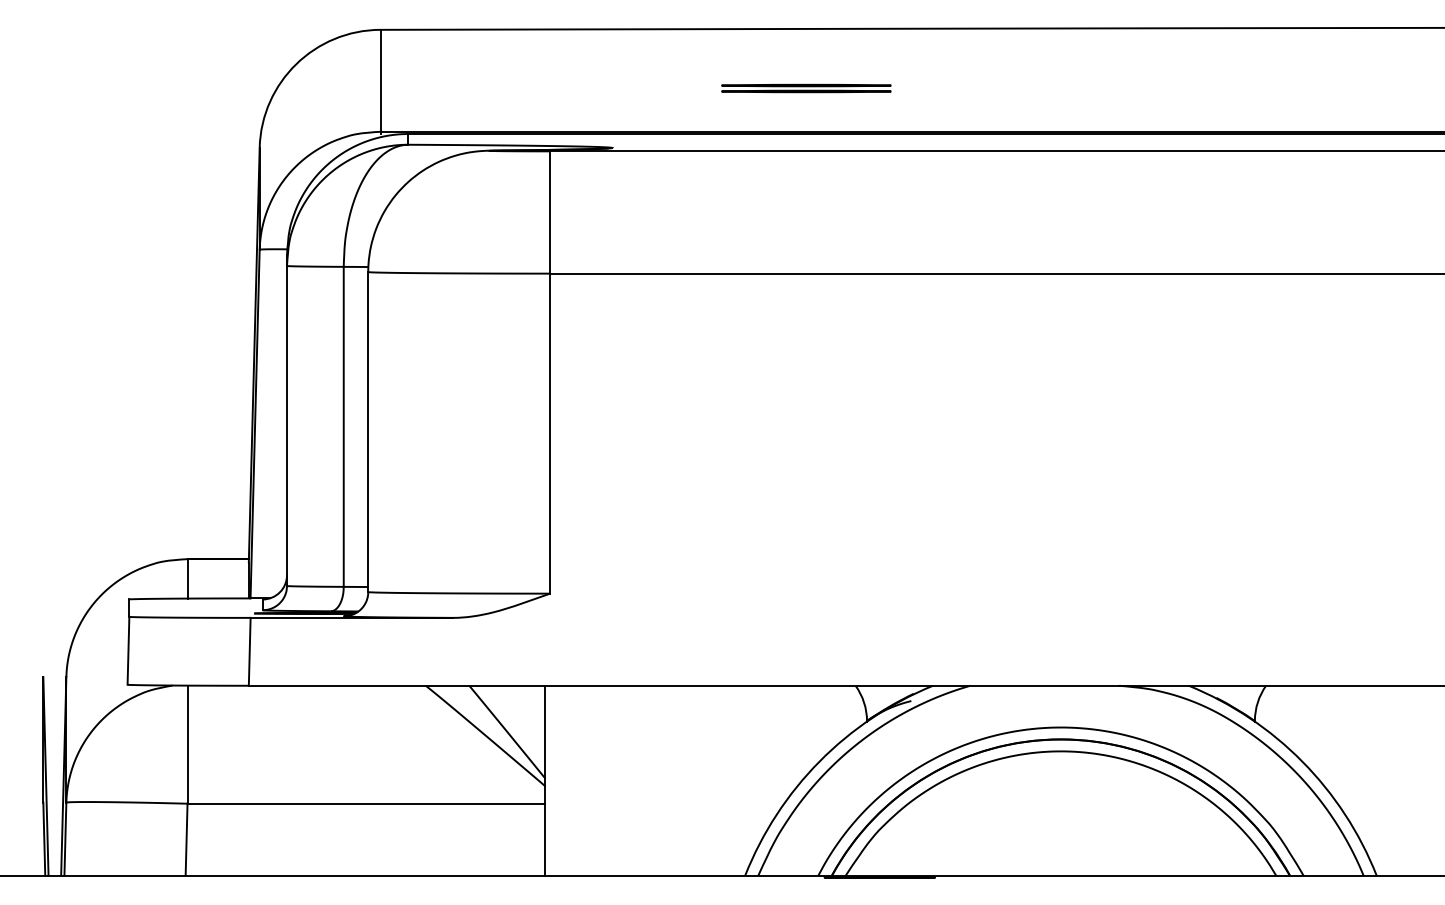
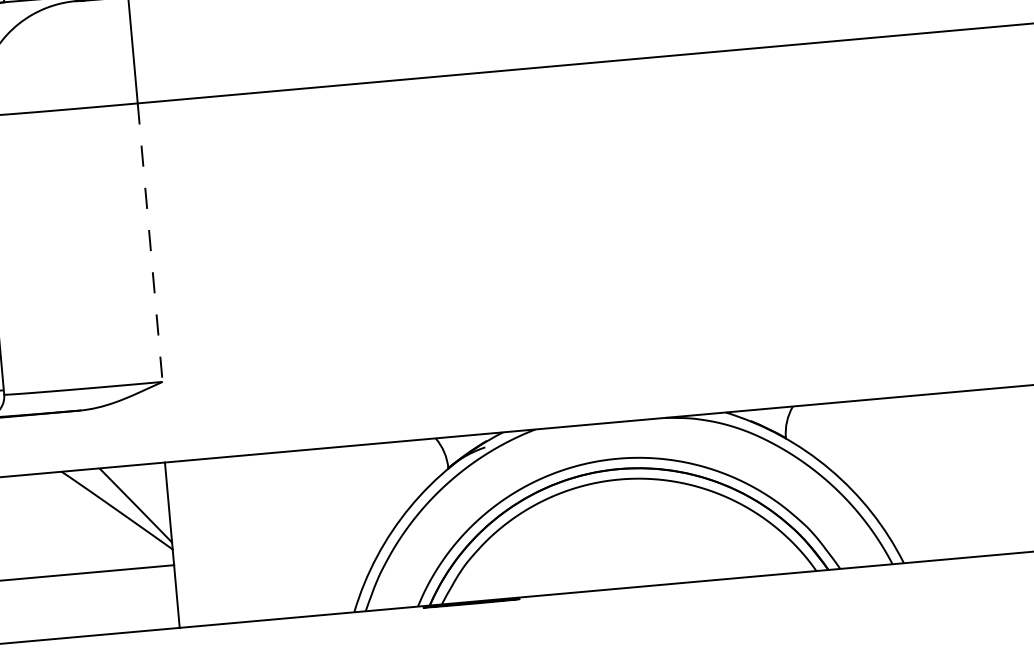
line: (550, 434) -> (150, 243), solid -> dashed

